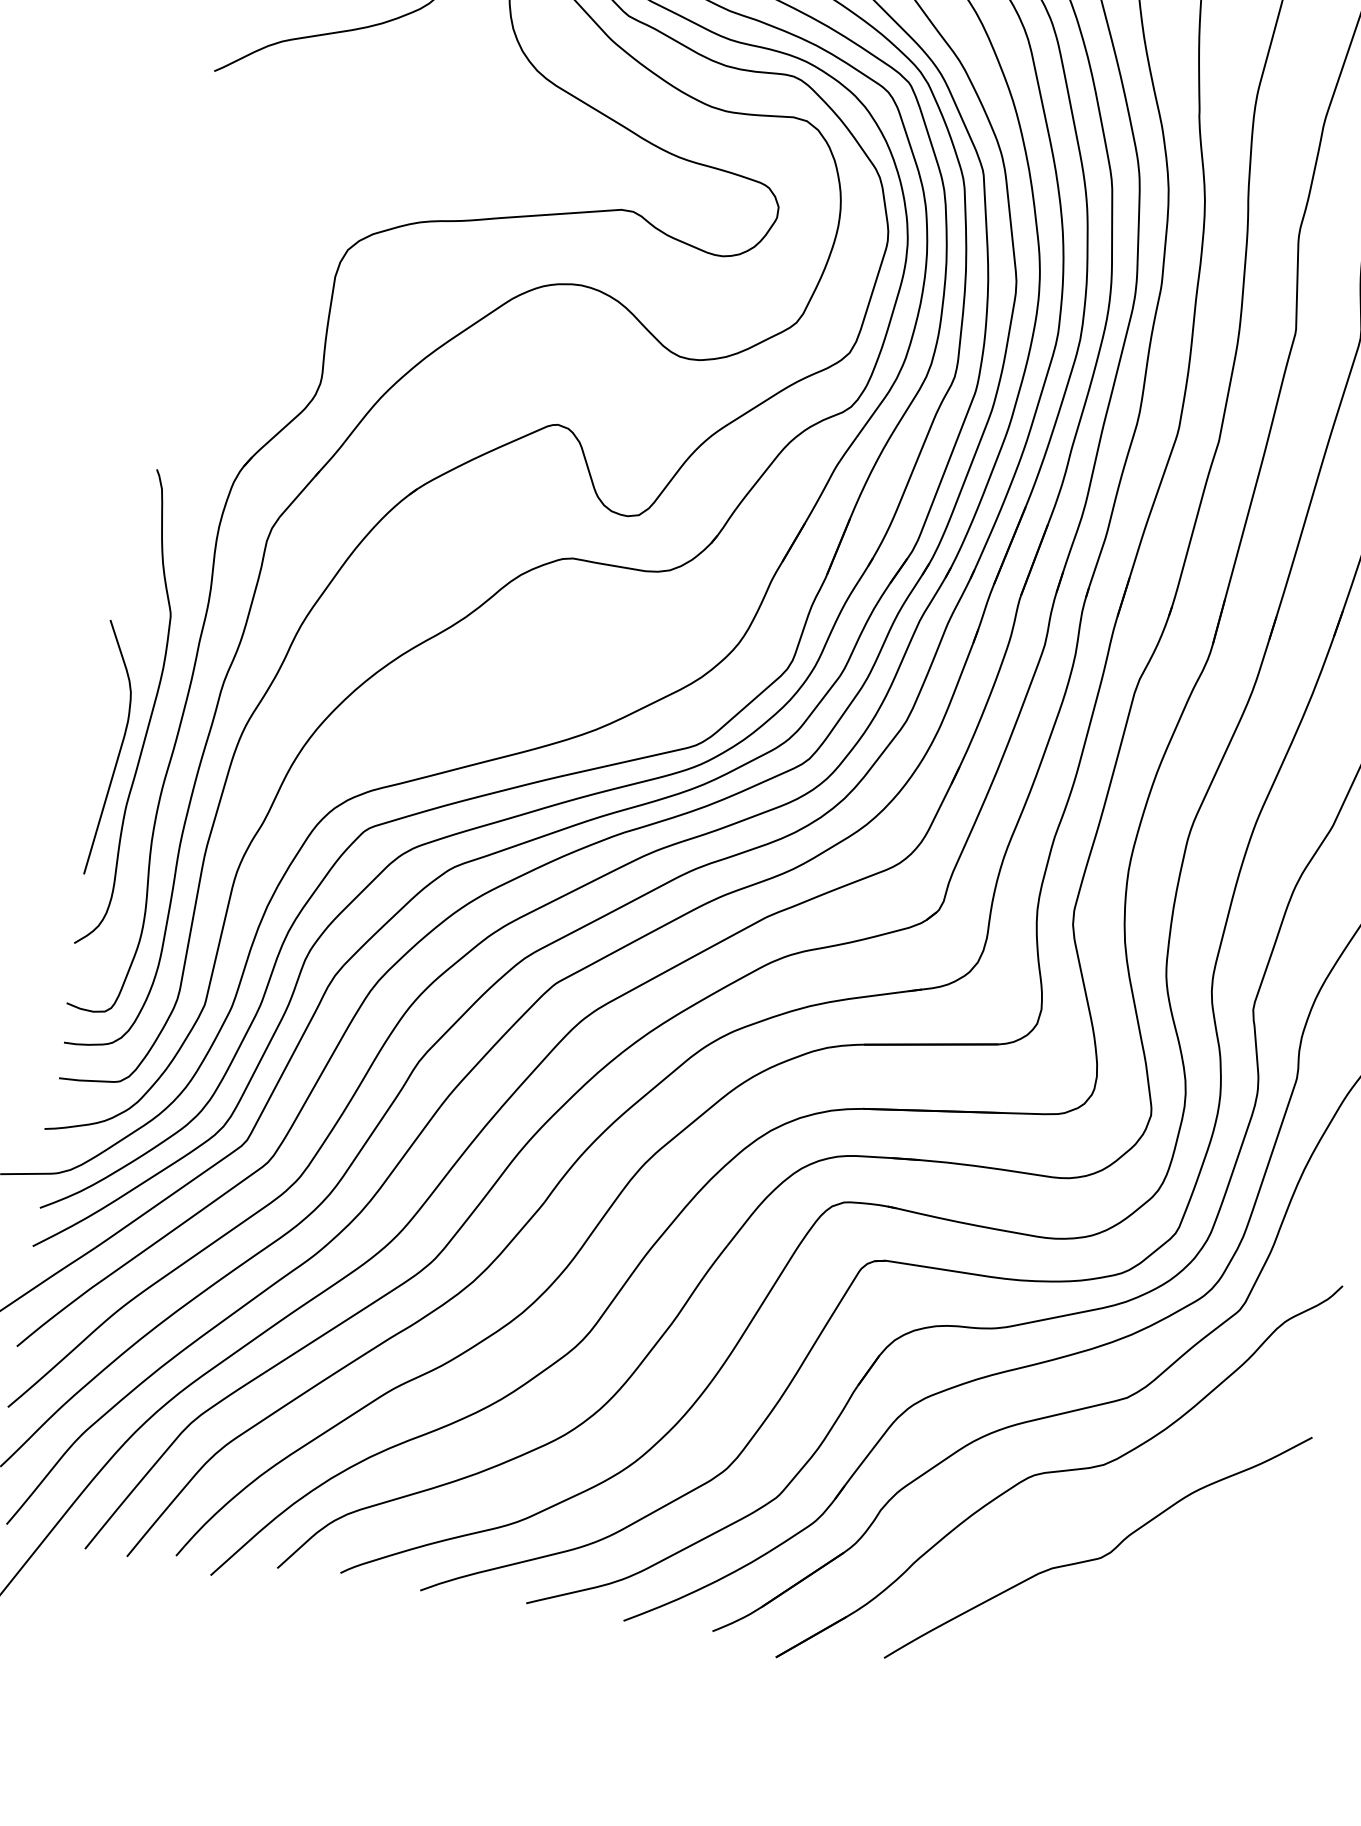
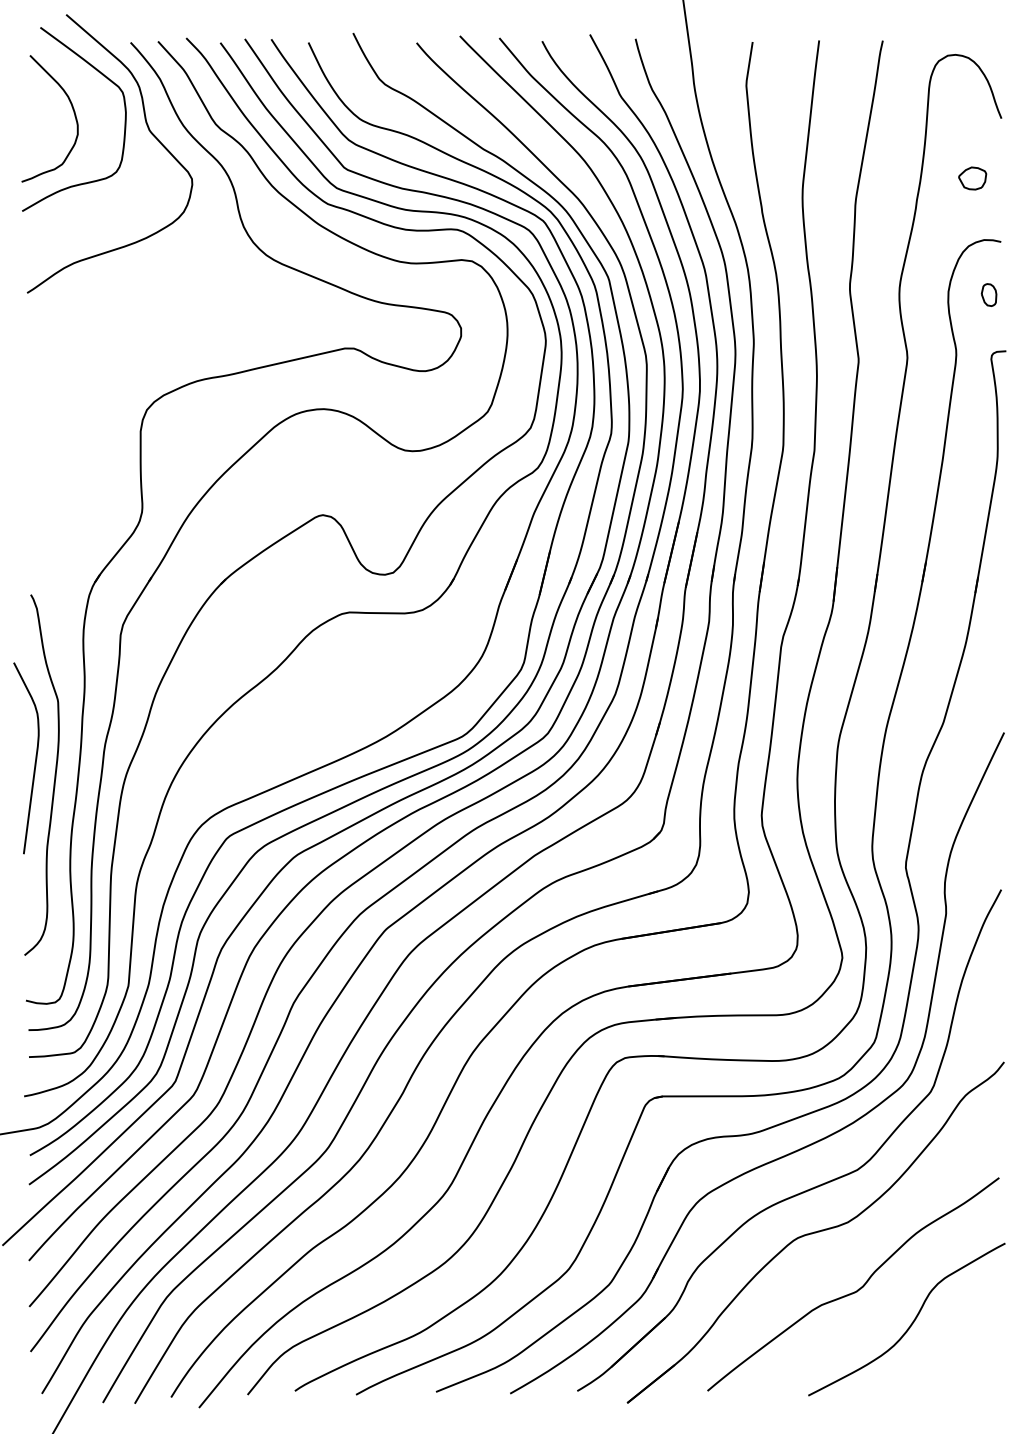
curve: (116, 755) -> (34, 762), moved
curve: (1166, 1609) -> (911, 1322), added

